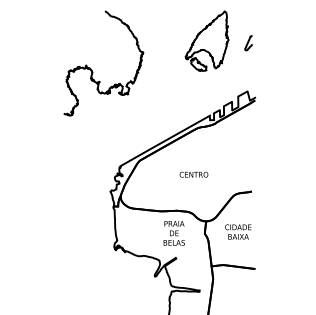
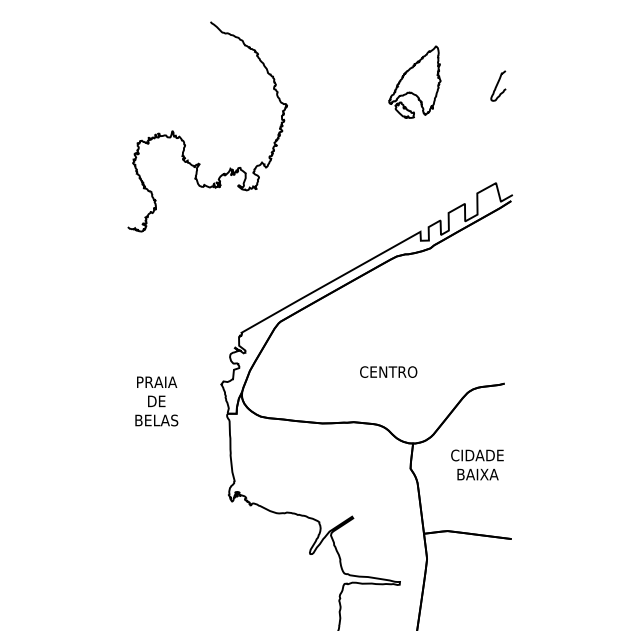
part: (206, 40) -> (413, 80), size x0.6
text: (193, 174) -> (387, 371), moved
text: (173, 233) -> (155, 401), moved

